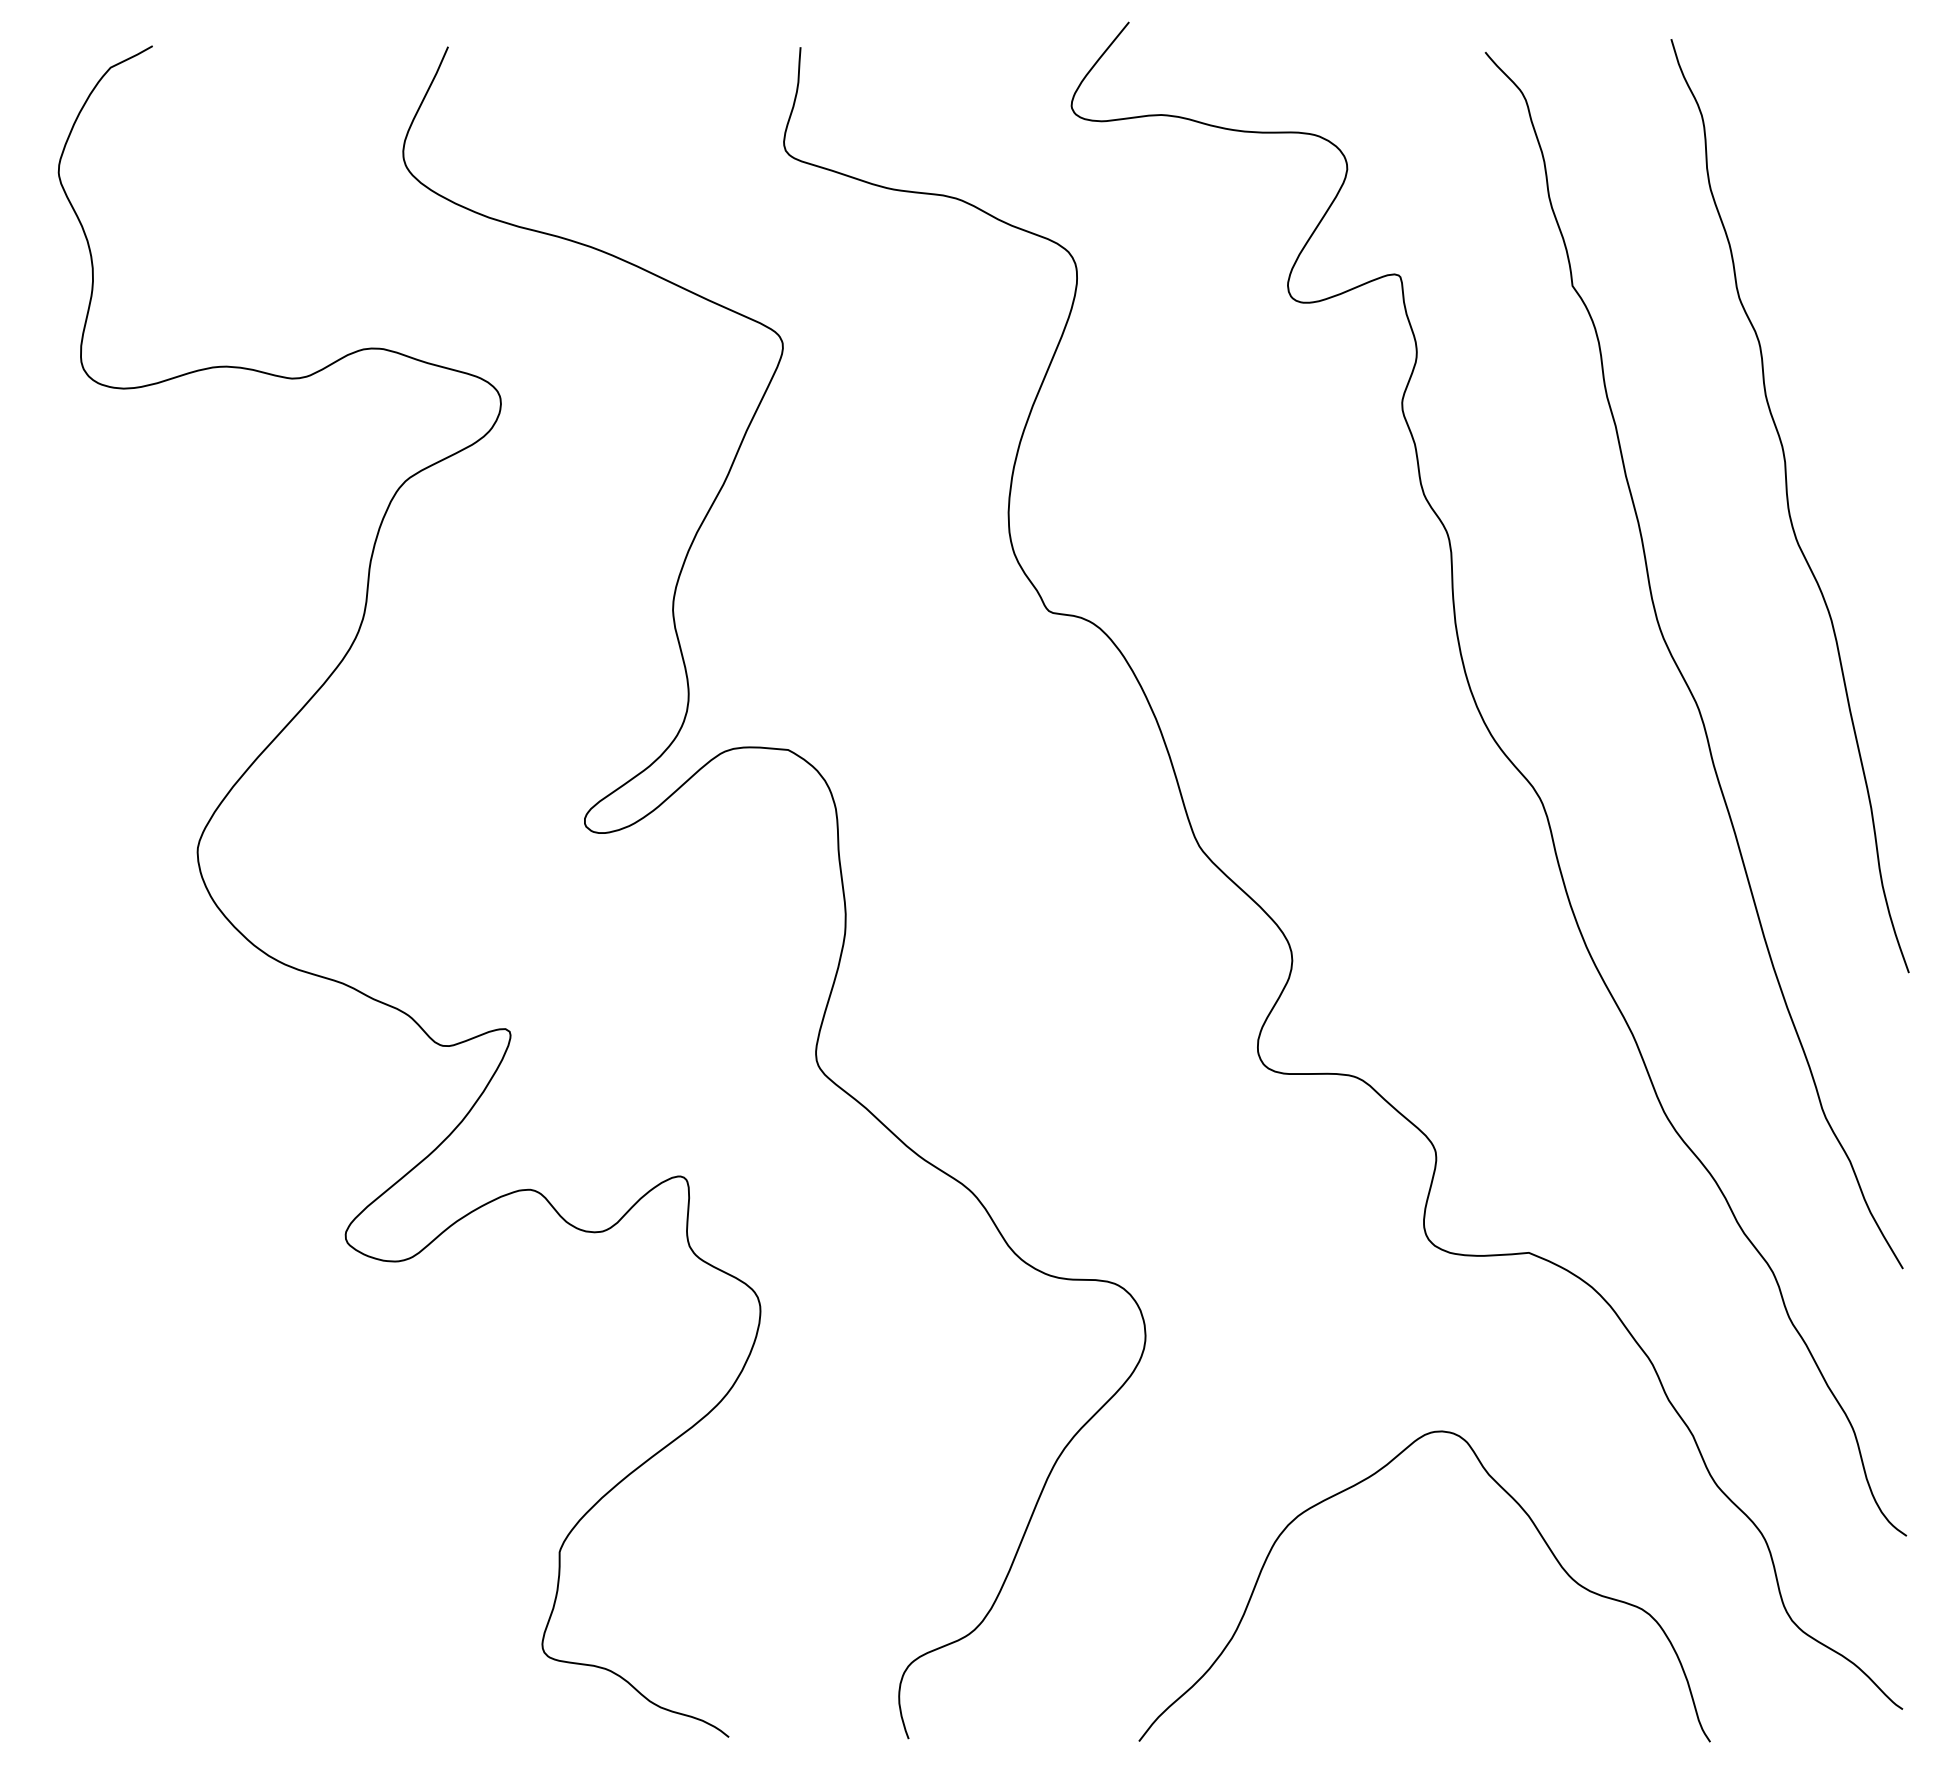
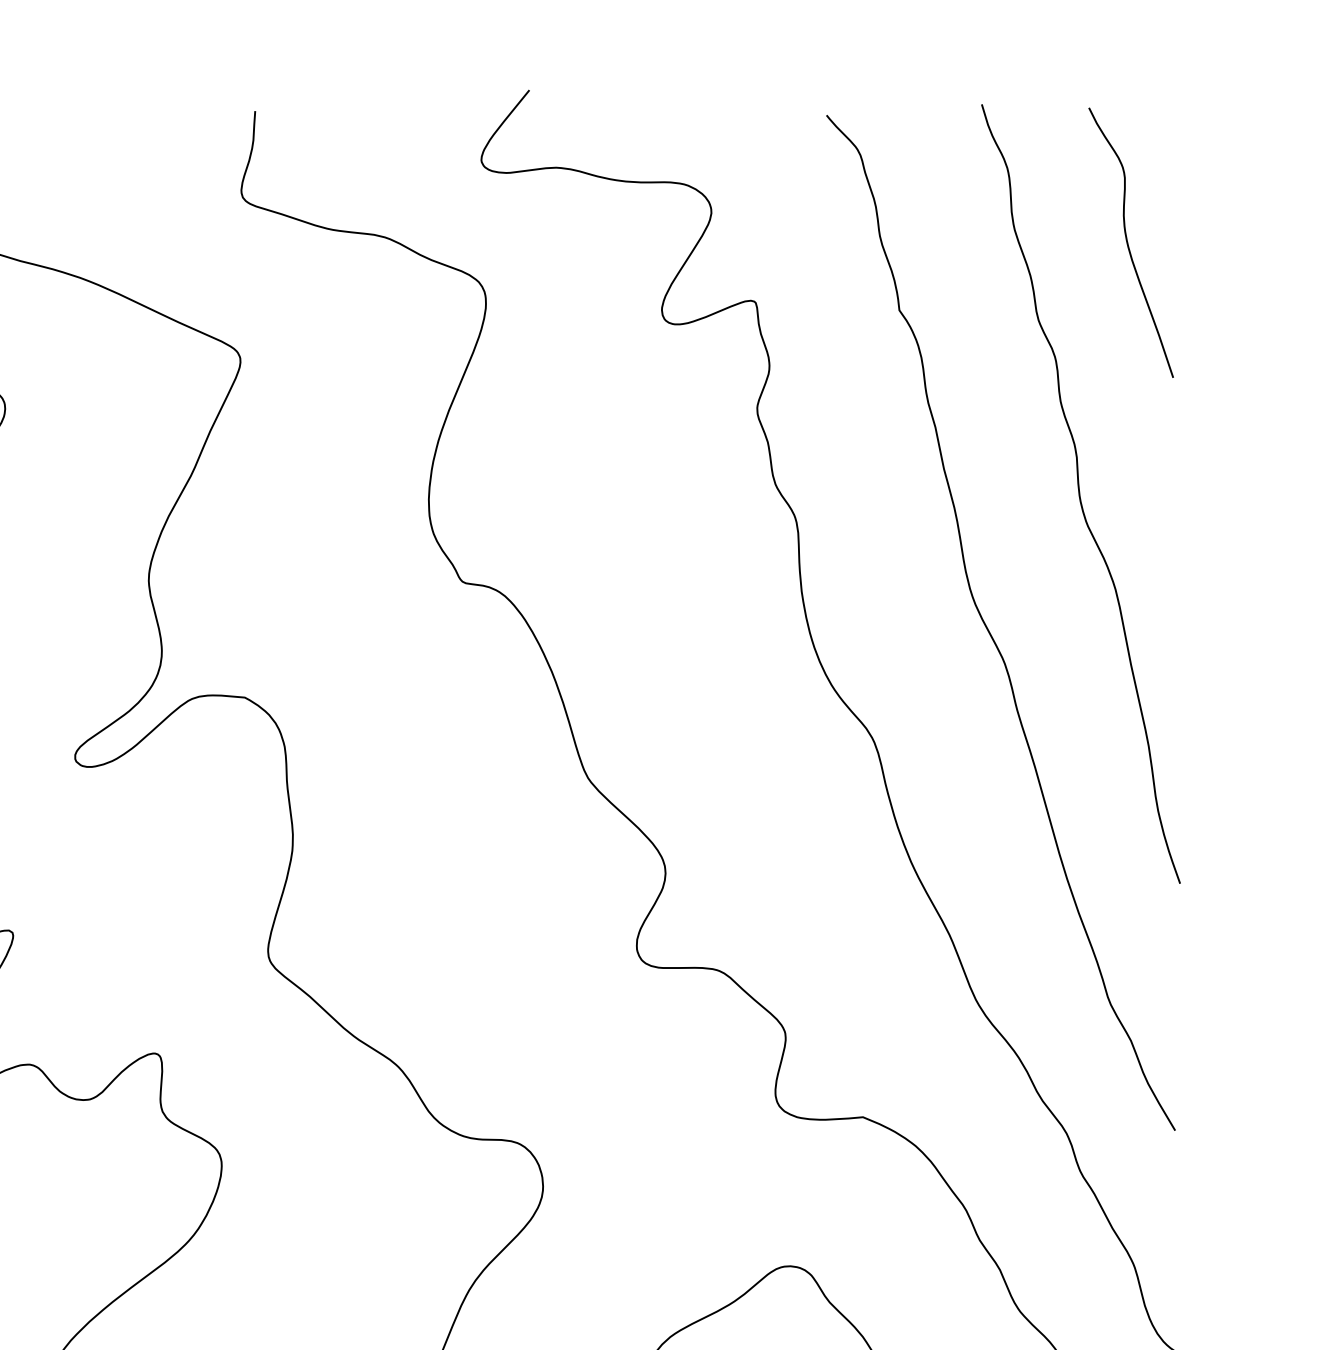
part: (1850, 204) -> (1131, 242), added

